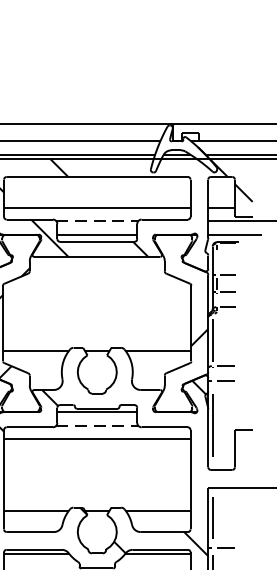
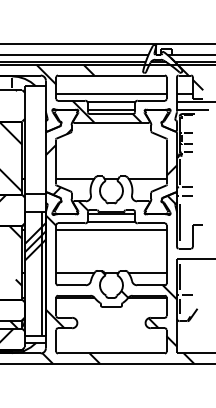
line: (97, 220) -> (111, 101), dashed -> solid
line: (97, 425) -> (111, 222), dashed -> solid

